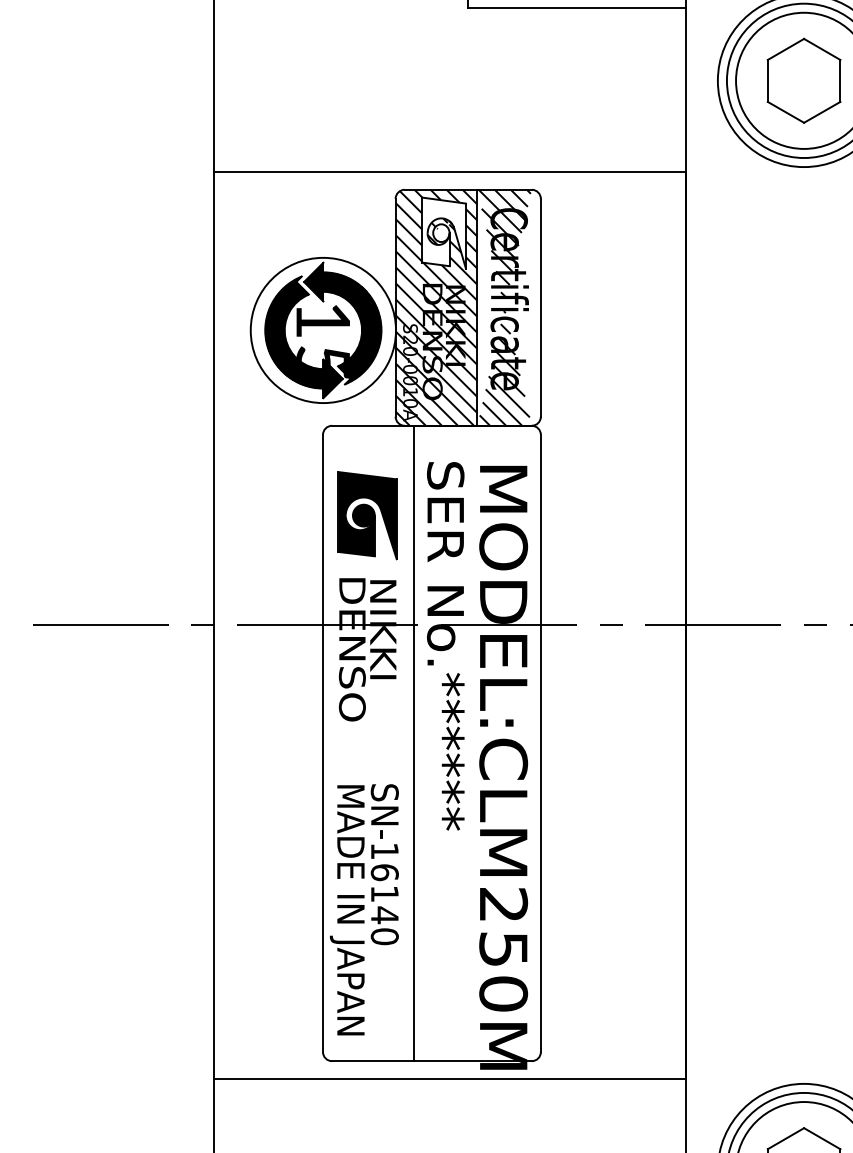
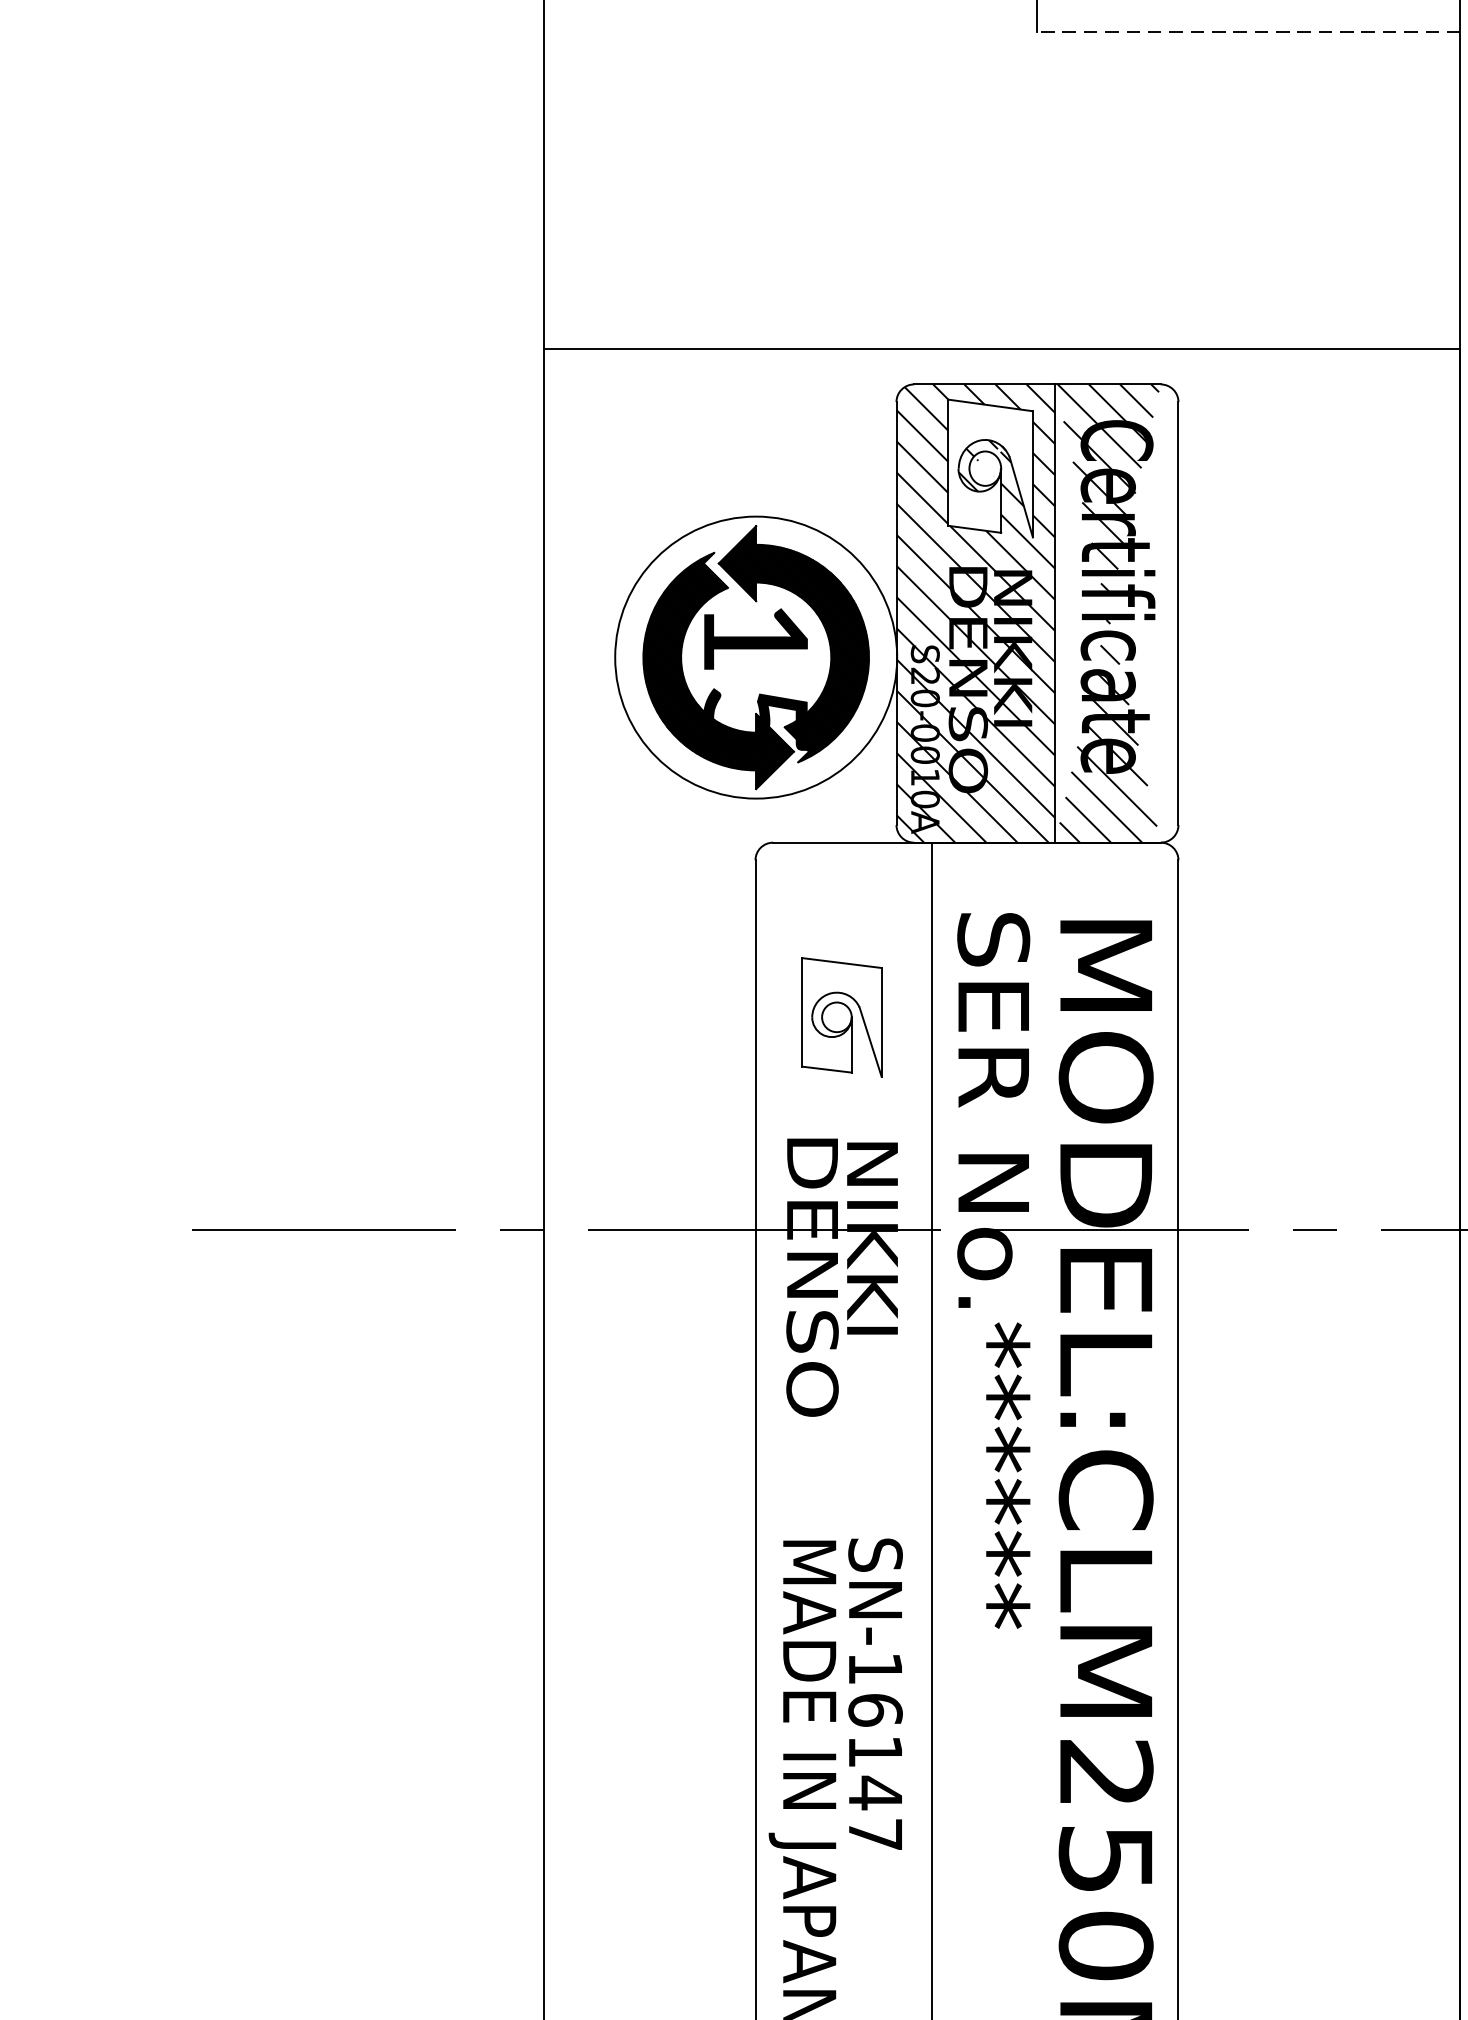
line: (577, 8) -> (1249, 32), solid -> dashed
part: (367, 515) -> (841, 1016), size x0.7
text: (384, 936) -> (874, 1834), SN-16140 -> SN-16147

